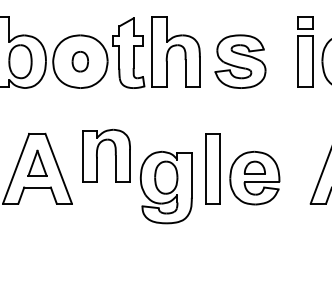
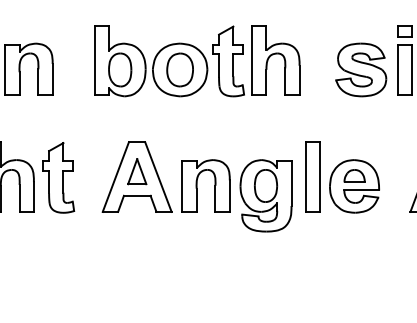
part: (79, 61) -> (179, 69), size x1.67
part: (240, 61) -> (361, 69), moved
part: (97, 155) -> (197, 185), moved

